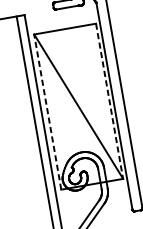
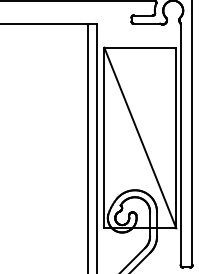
line: (109, 101) -> (176, 138), dashed -> solid
line: (47, 111) -> (104, 137), dashed -> solid

